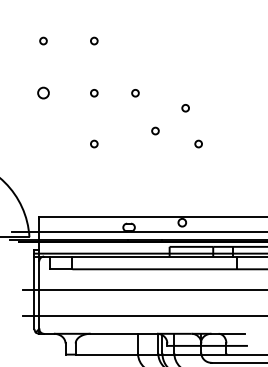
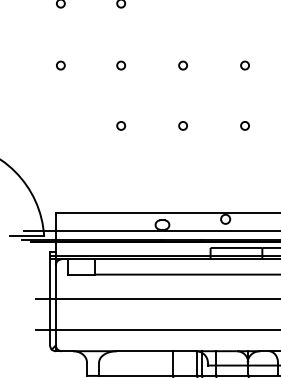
circle: (43, 93) -> (60, 65), size x0.62
circle: (135, 93) -> (183, 65), moved
circle: (185, 108) -> (244, 65), moved
circle: (155, 130) -> (183, 125), moved

